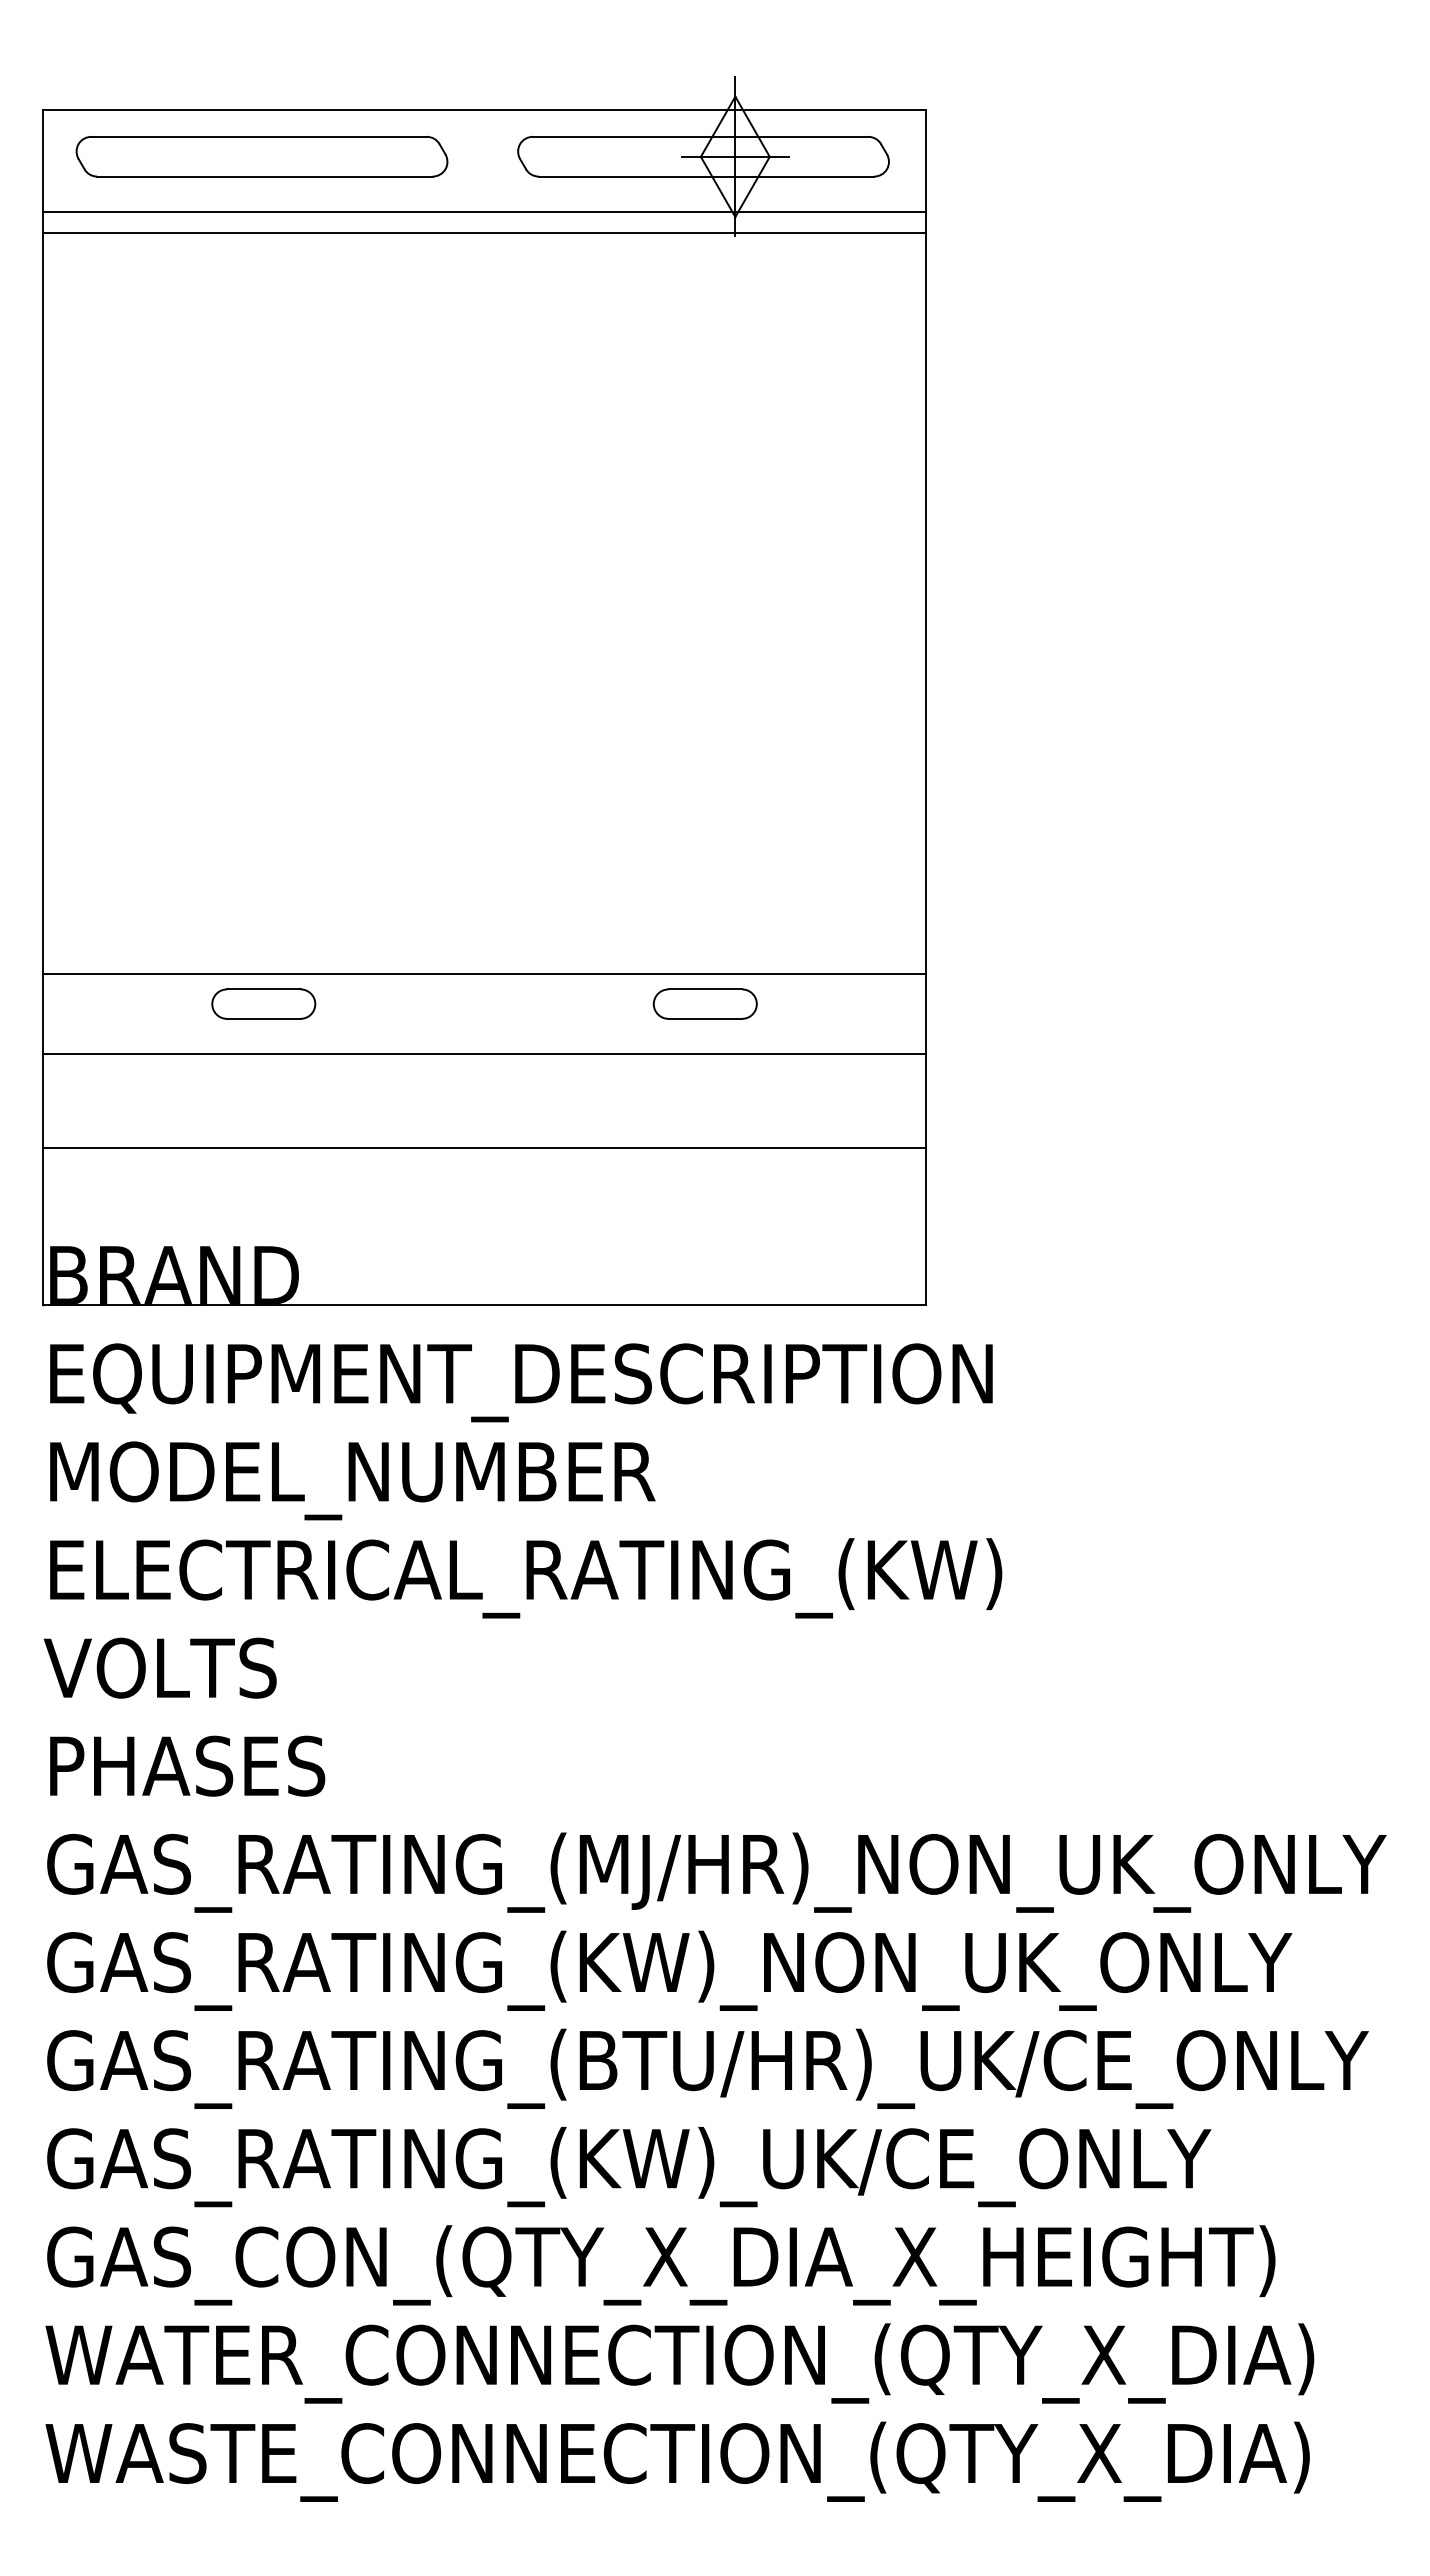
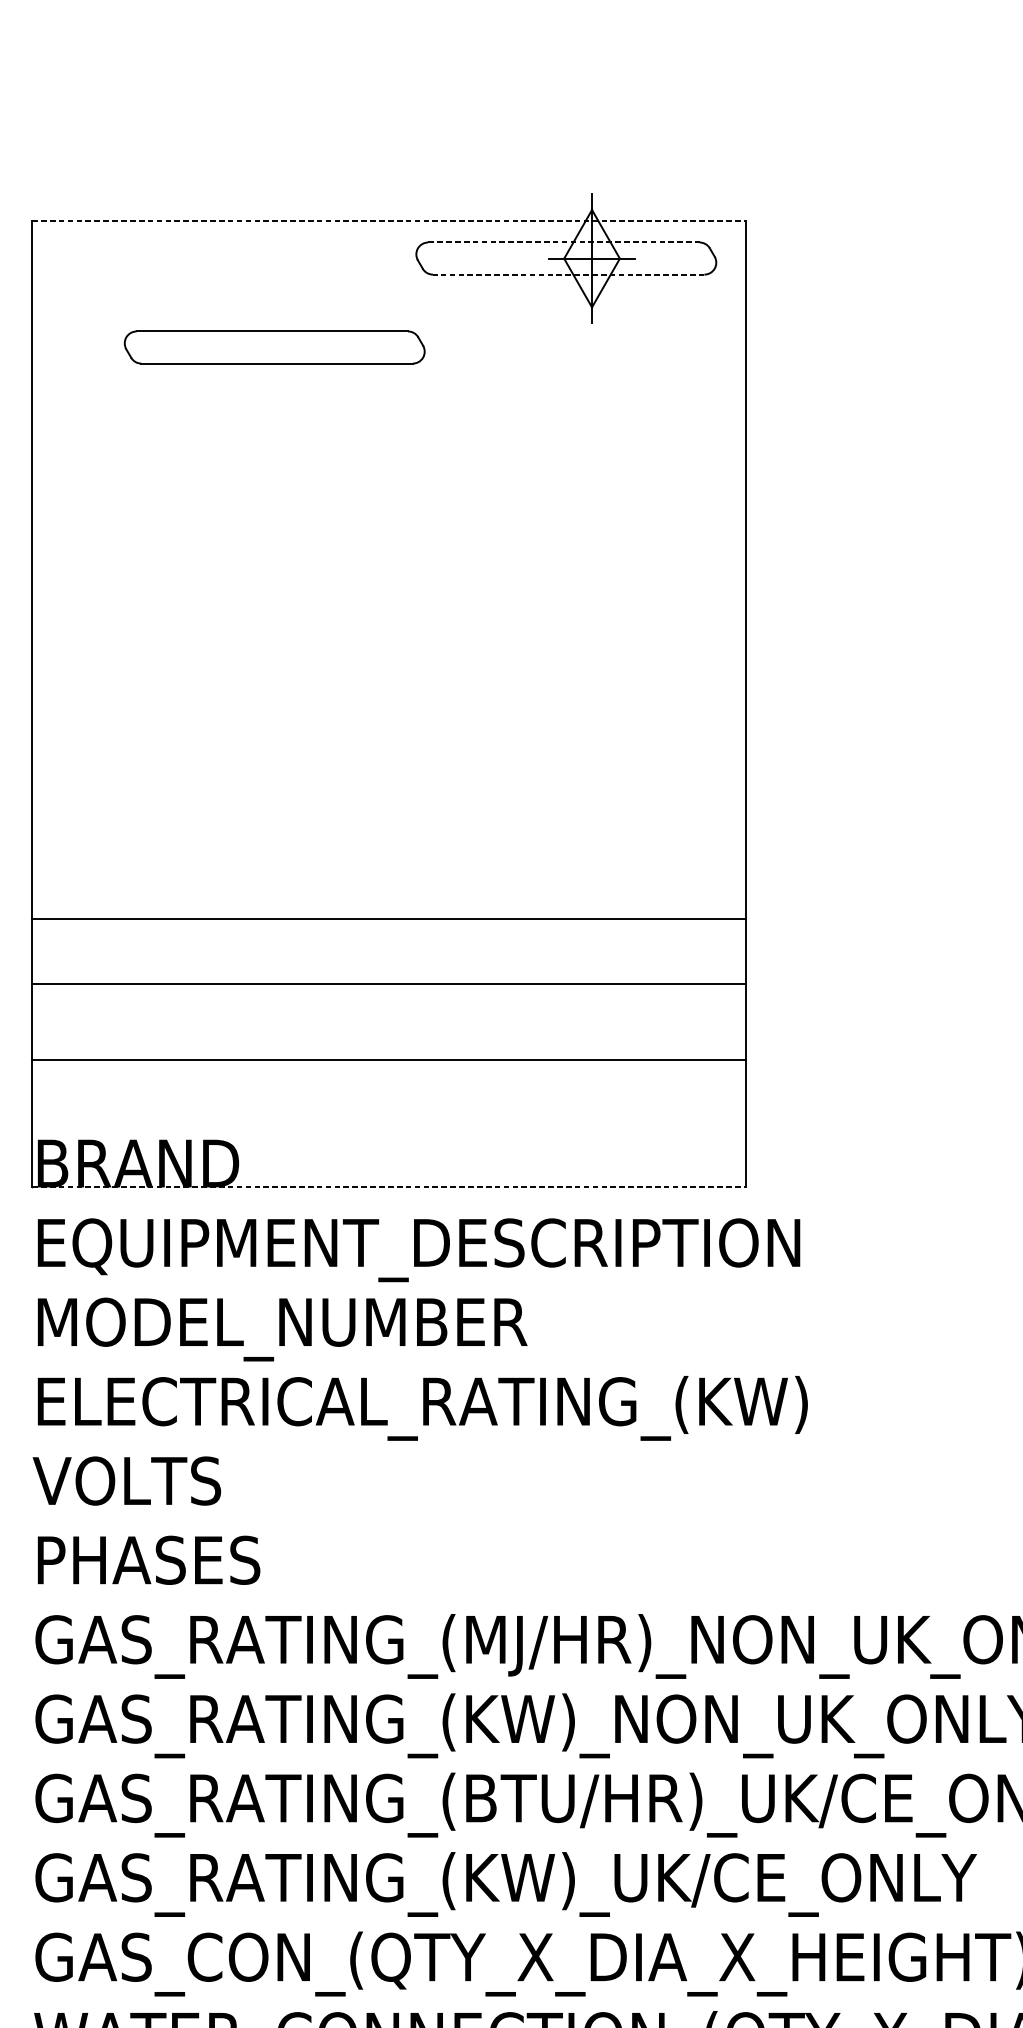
line: (484, 109) -> (389, 220), solid -> dashed
line: (700, 136) -> (563, 242), solid -> dashed
part: (261, 156) -> (274, 347), moved
line: (706, 176) -> (568, 274), solid -> dashed
line: (484, 212) -> (389, 303), removed
line: (484, 232) -> (389, 319), removed
part: (263, 1003) -> (210, 943), removed
part: (704, 1003) -> (567, 943), removed
line: (484, 1305) -> (389, 1187), solid -> dashed

